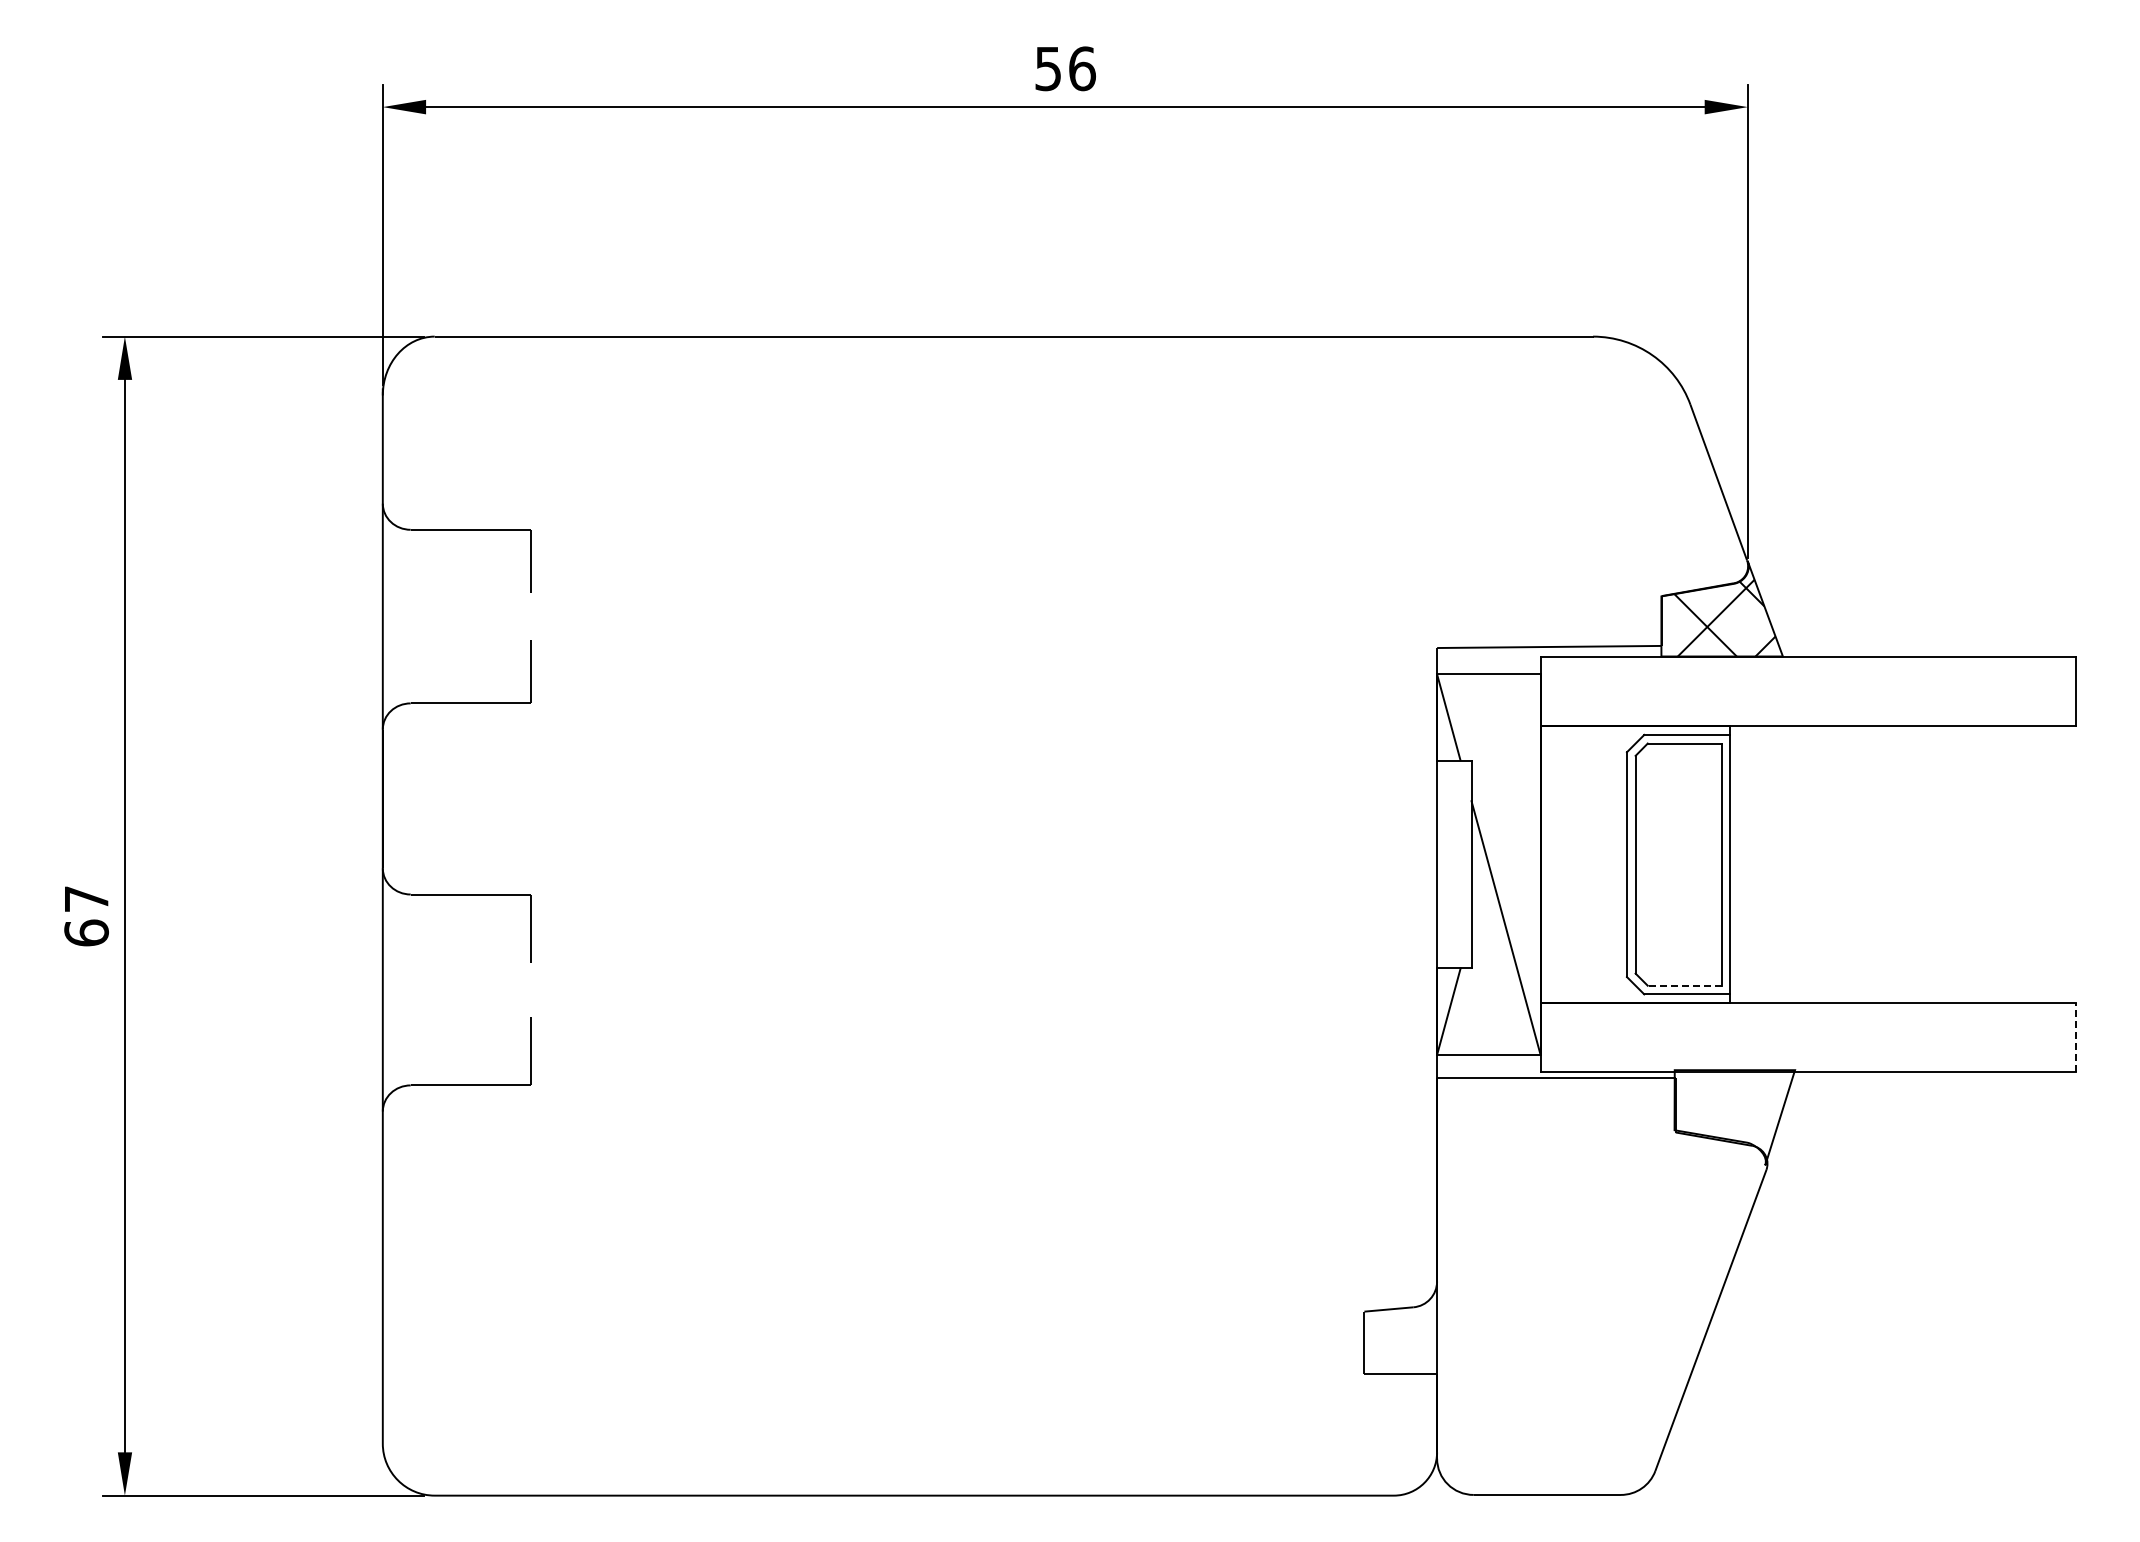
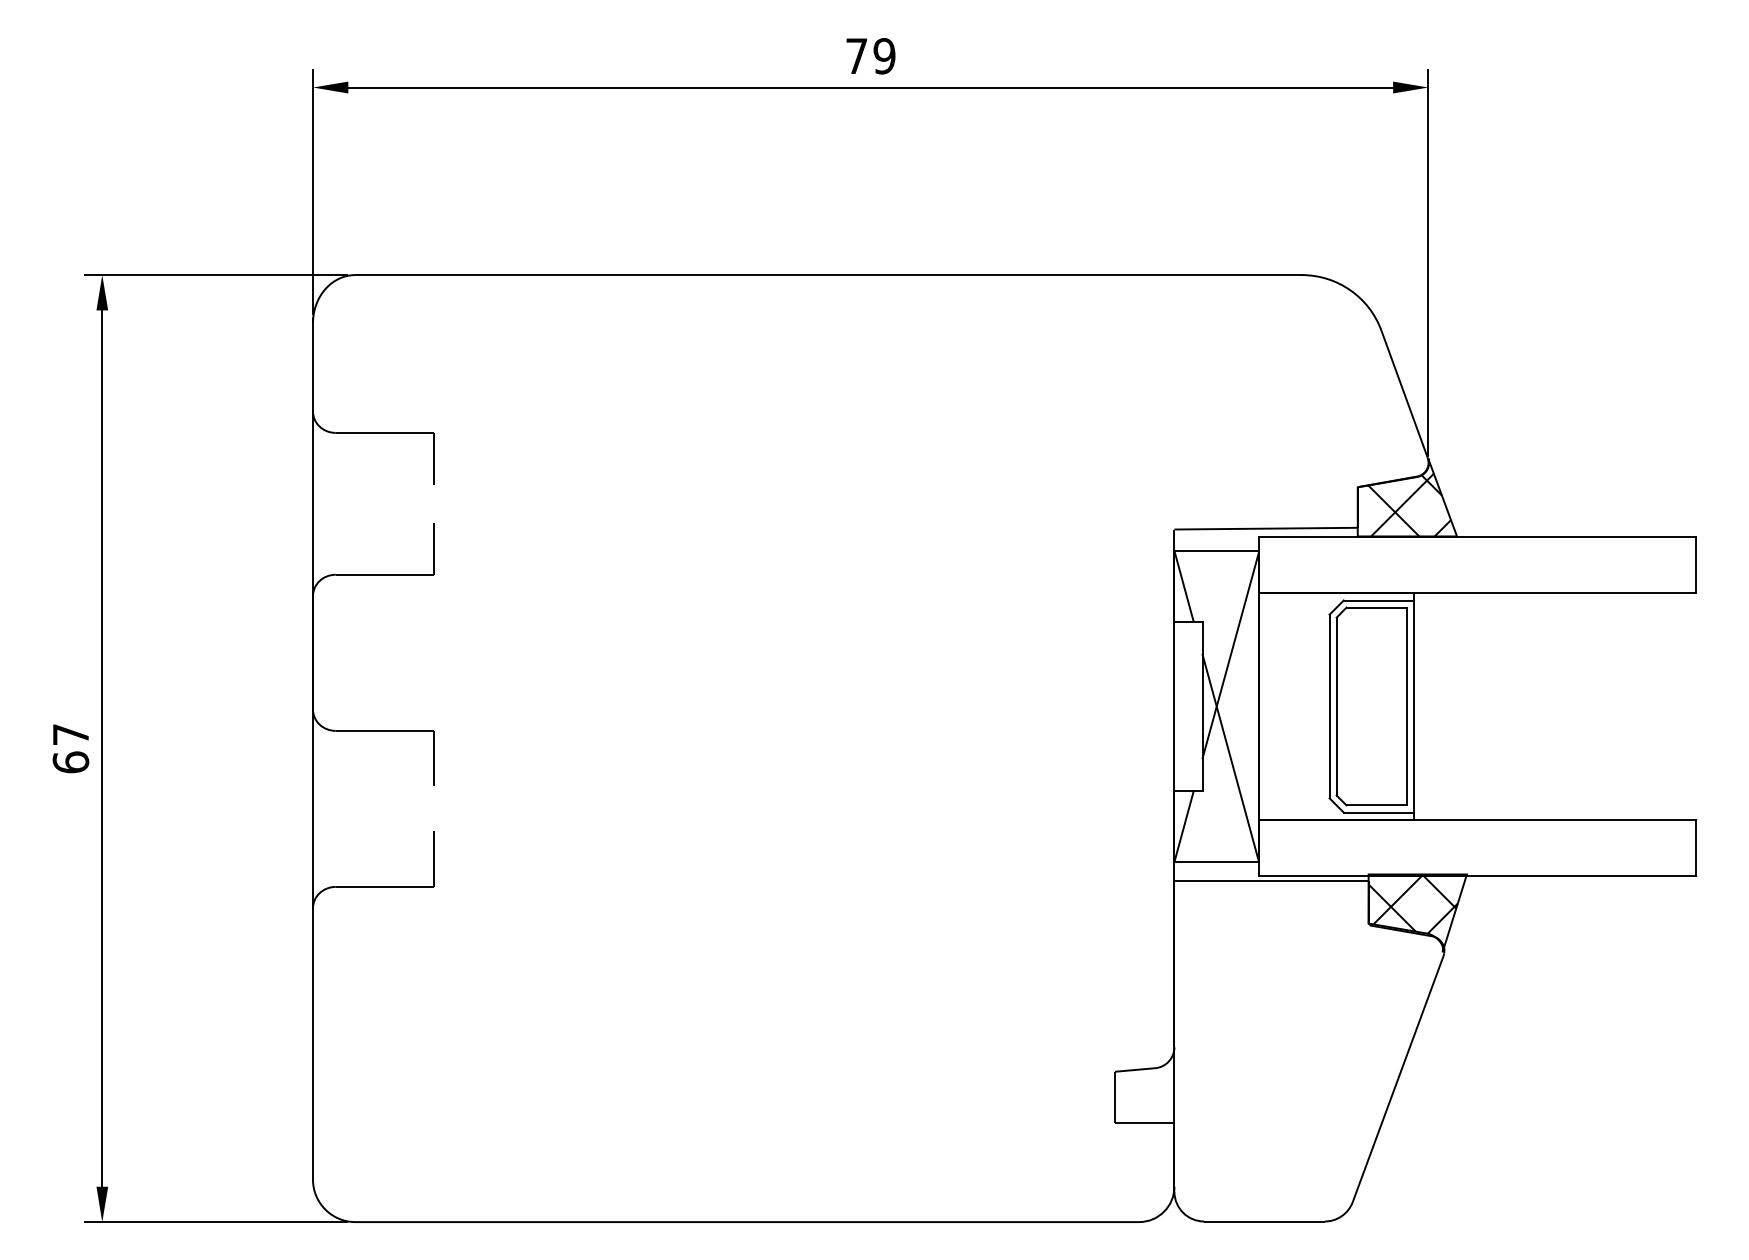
text: (1065, 68) -> (870, 55), 56 -> 79
line: (1505, 802) -> (1230, 655), added
line: (1684, 985) -> (1376, 805), dashed -> solid
line: (2075, 1037) -> (1696, 847), dashed -> solid
hatch: (1728, 1106) -> (1412, 904), added

